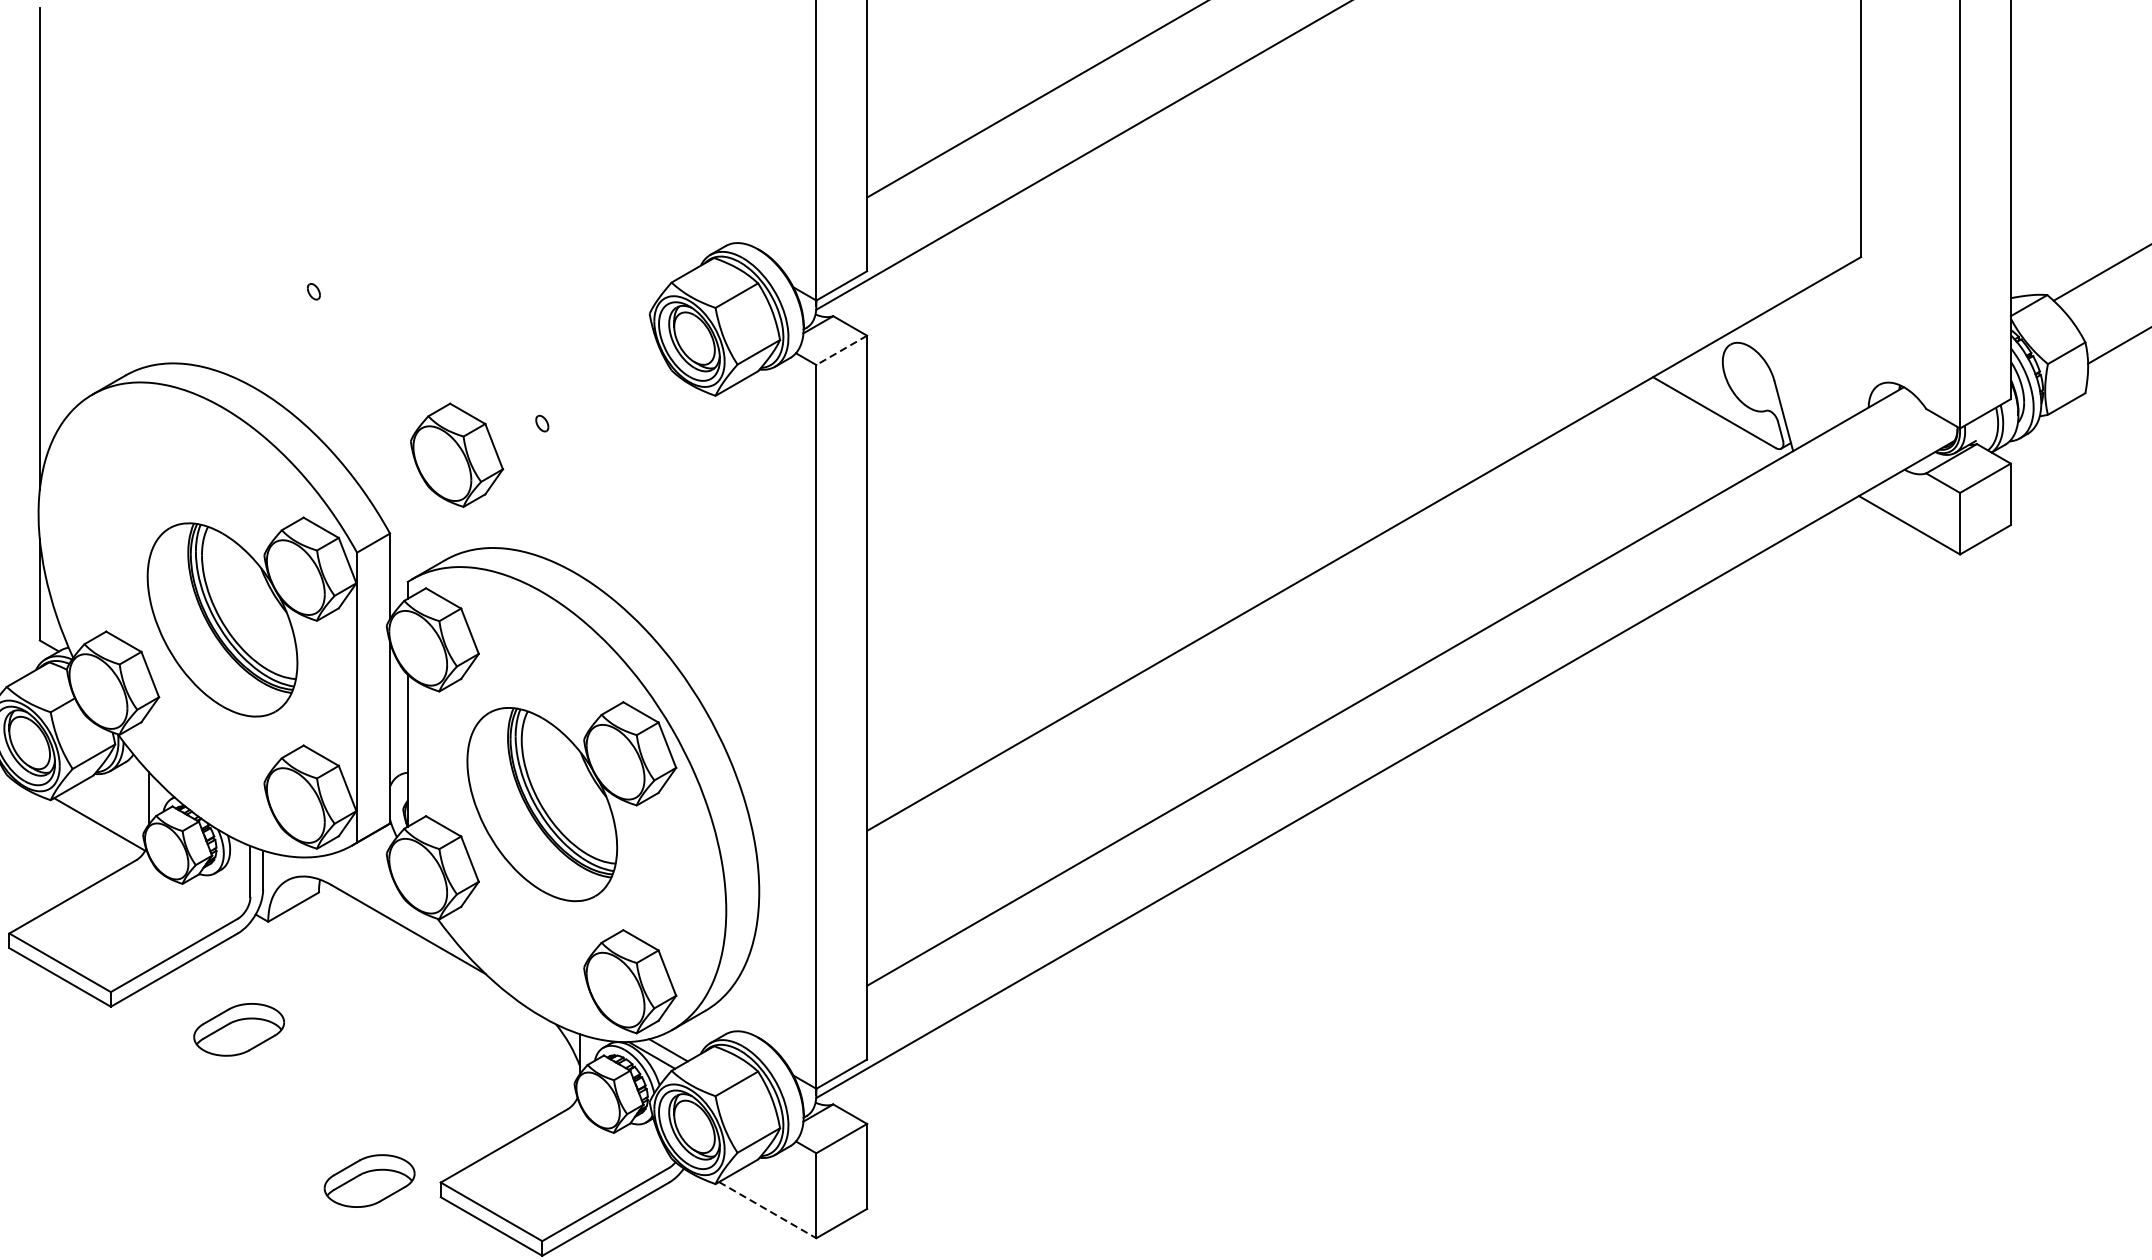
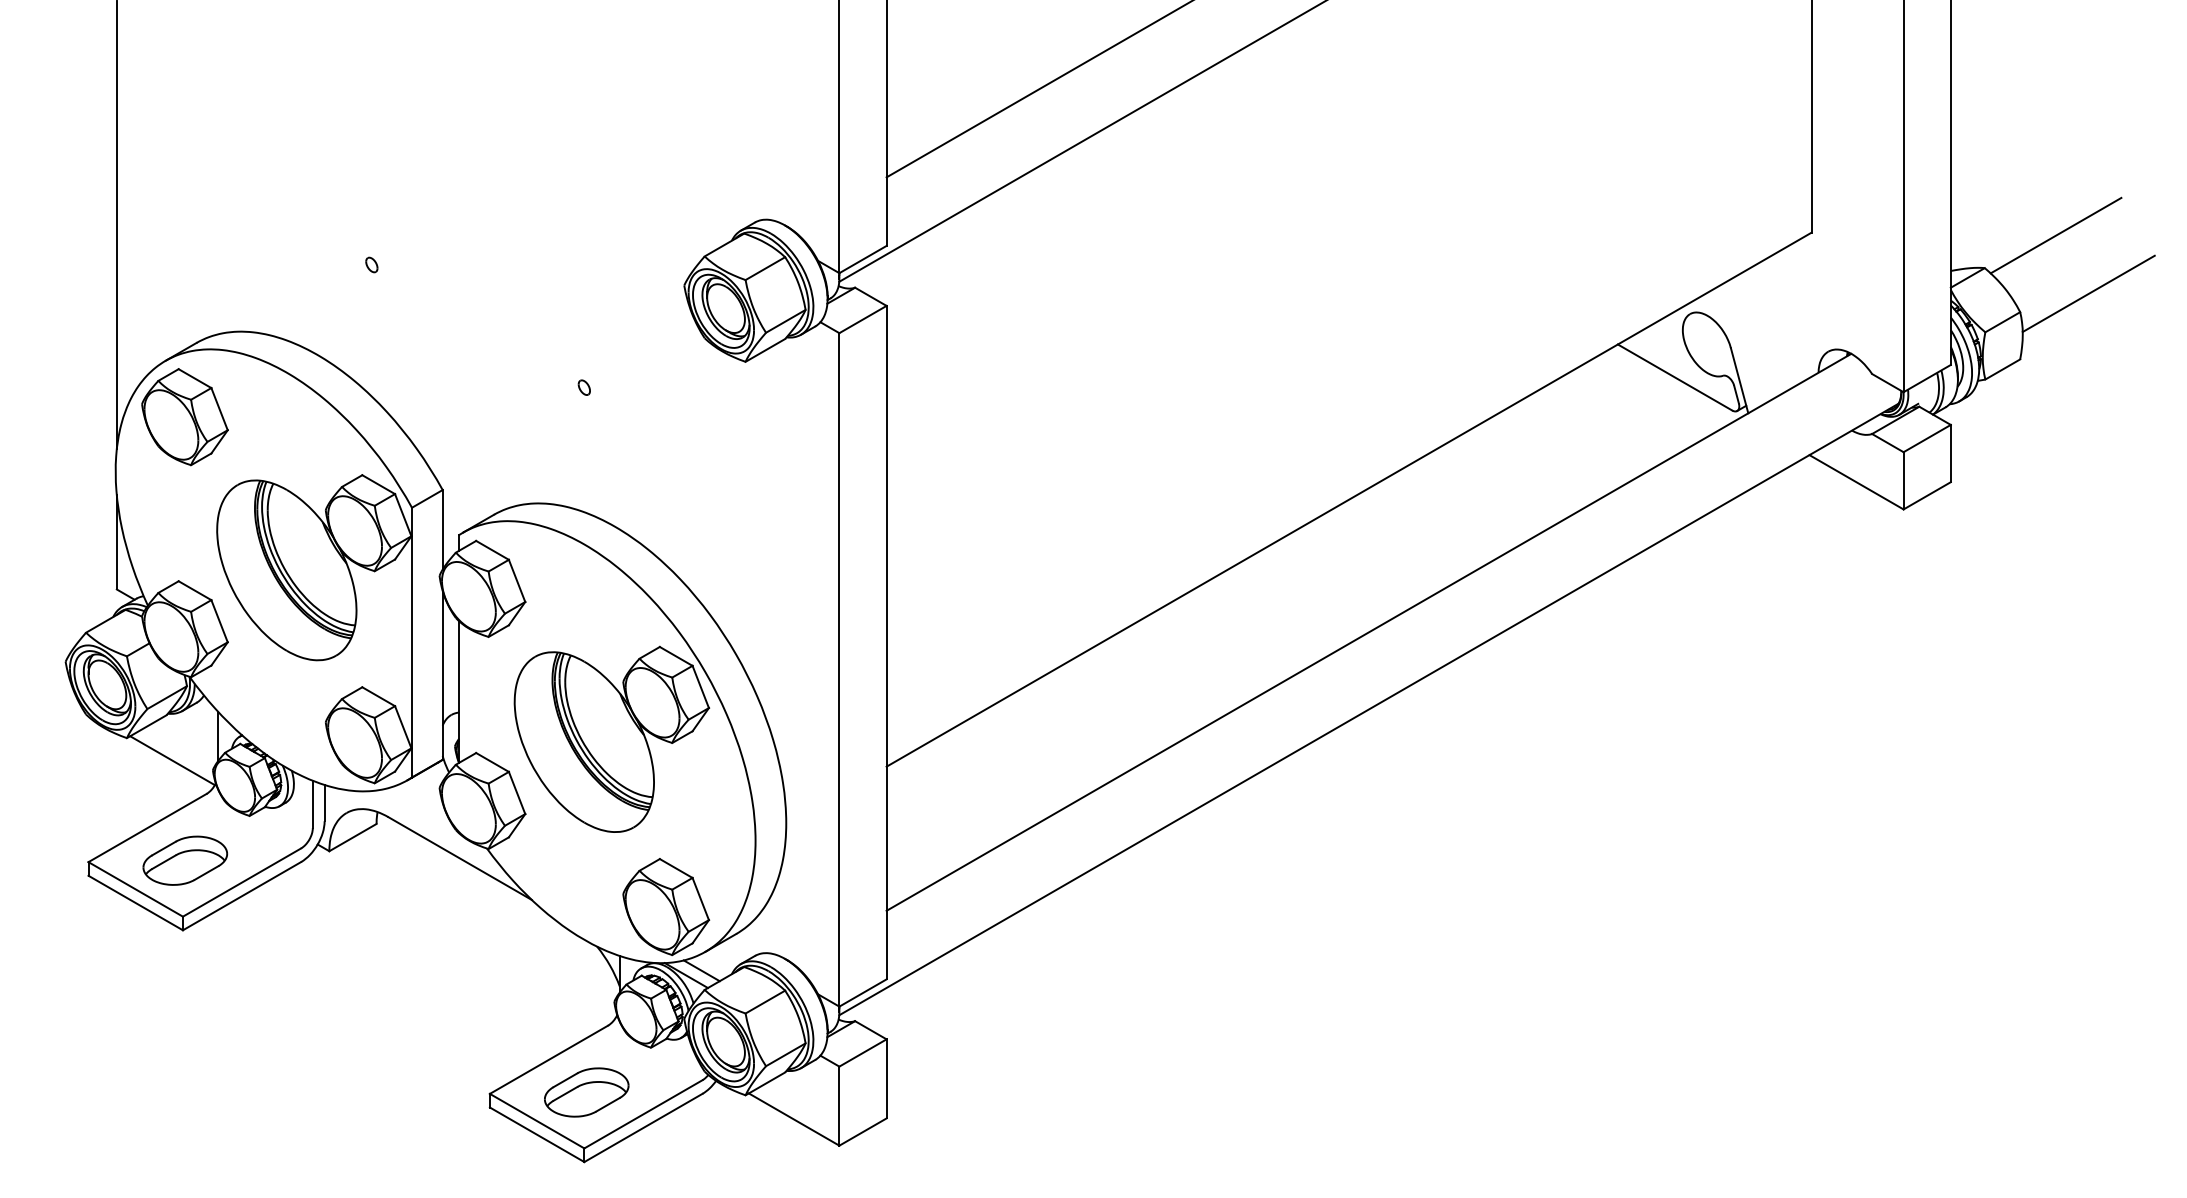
line: (841, 350) -> (862, 319), dashed -> solid
part: (456, 455) -> (184, 417), moved
part: (239, 1029) -> (185, 860), moved
part: (369, 1181) -> (586, 1092), moved
line: (768, 1210) -> (794, 1119), dashed -> solid

